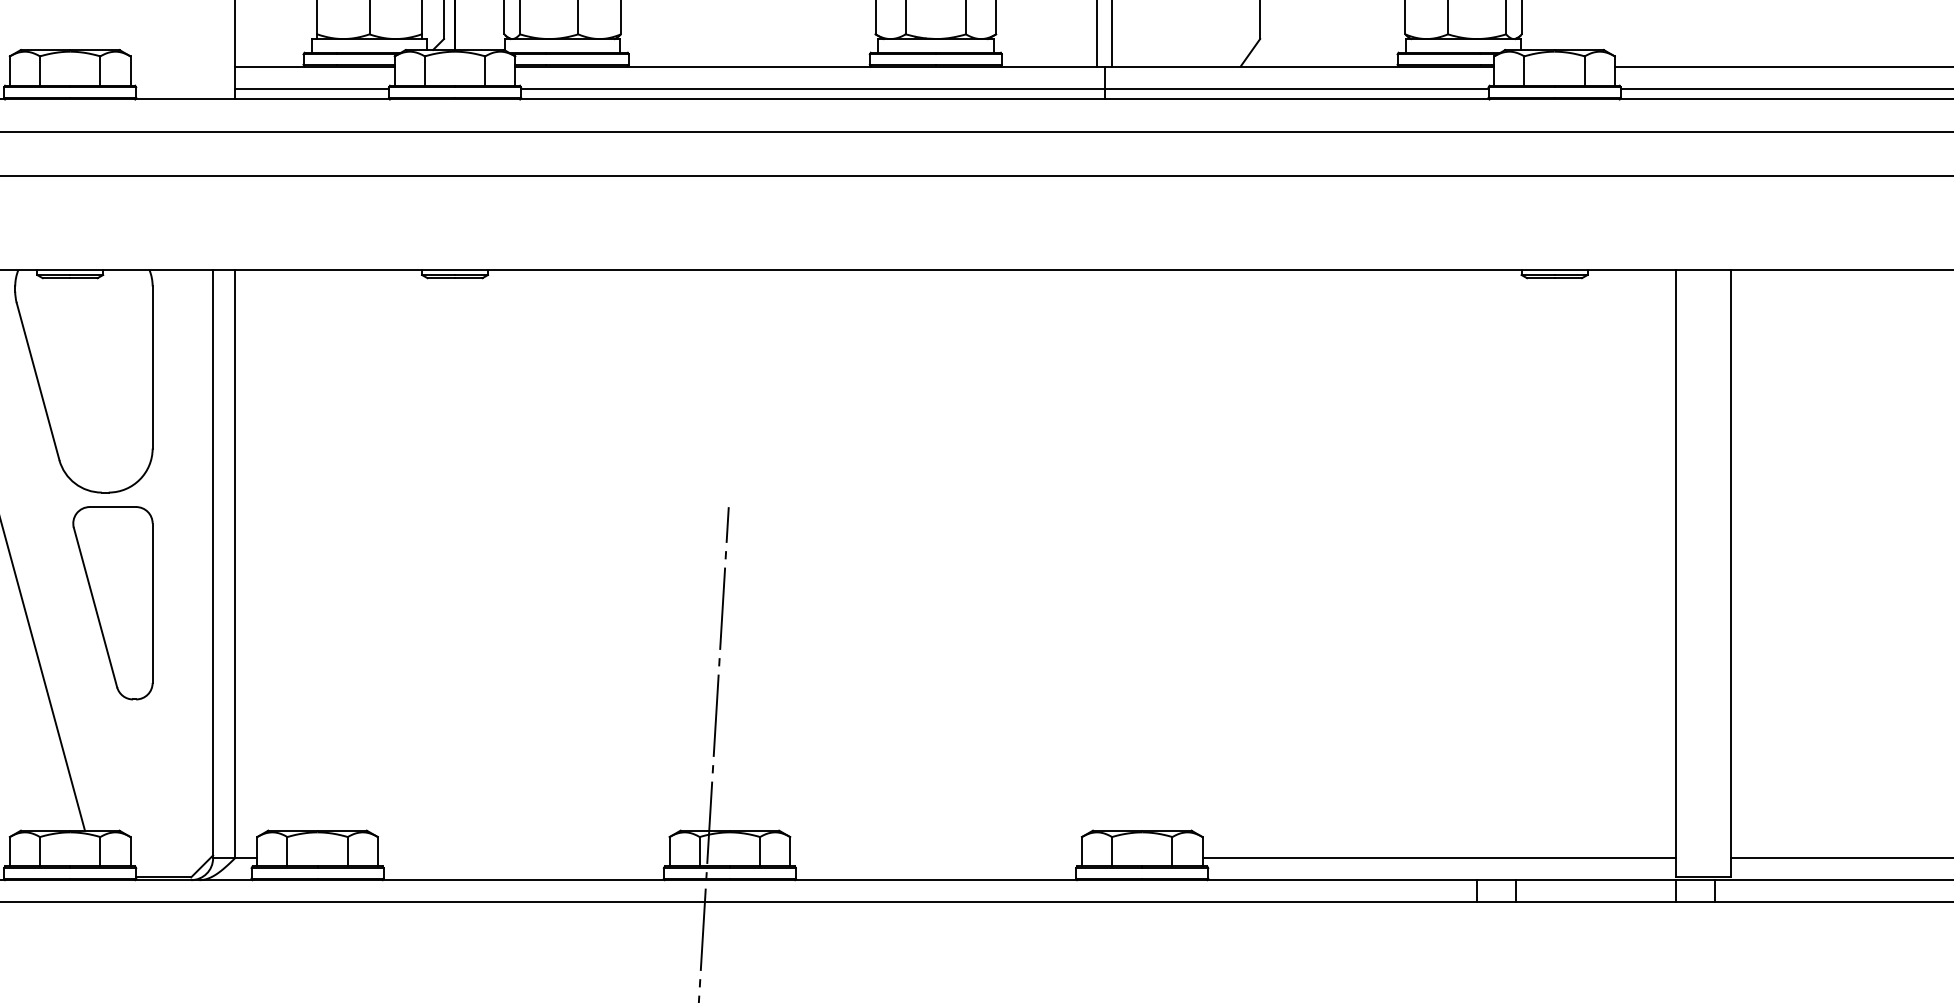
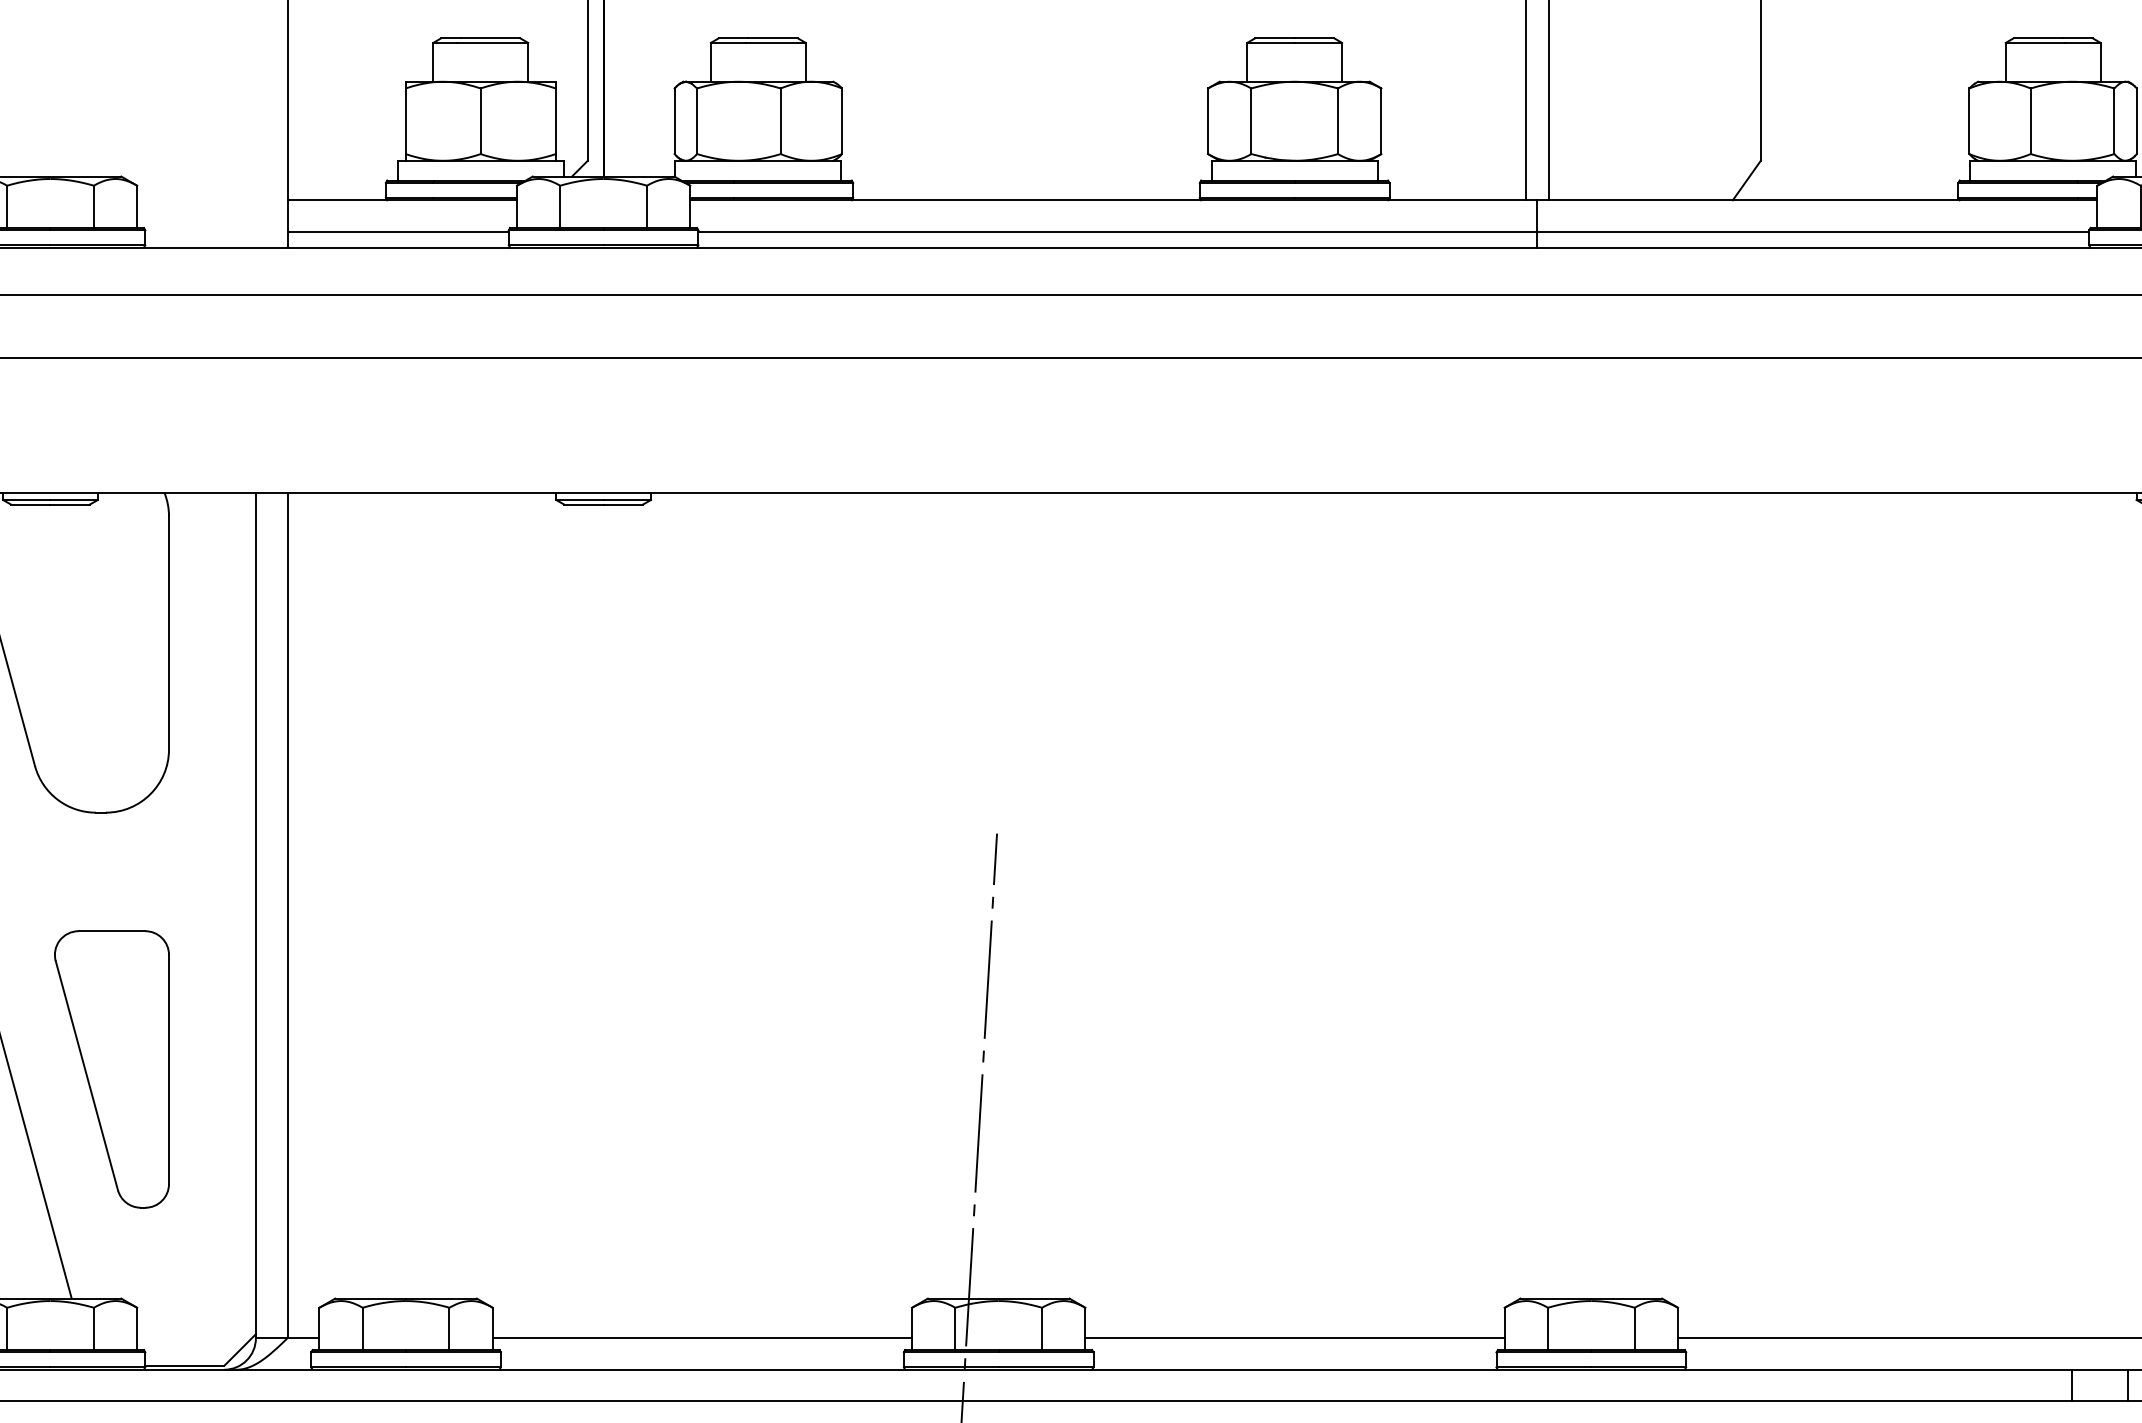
part: (112, 603) -> (111, 1069), moved
line: (523, 858) -> (702, 1338), added
line: (935, 858) -> (1294, 1338), added

